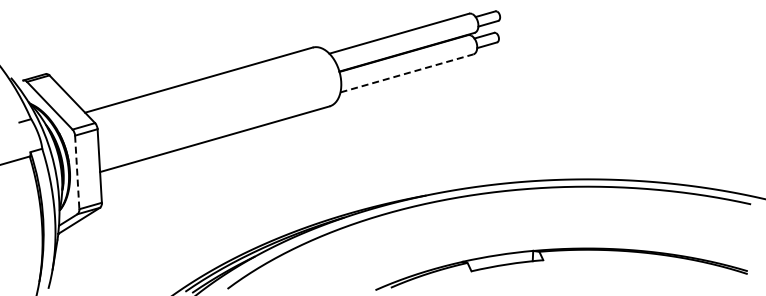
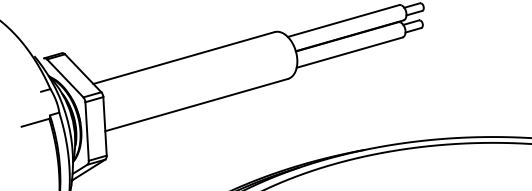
line: (407, 73) -> (350, 52), dashed -> solid
line: (77, 172) -> (87, 131), dashed -> solid

